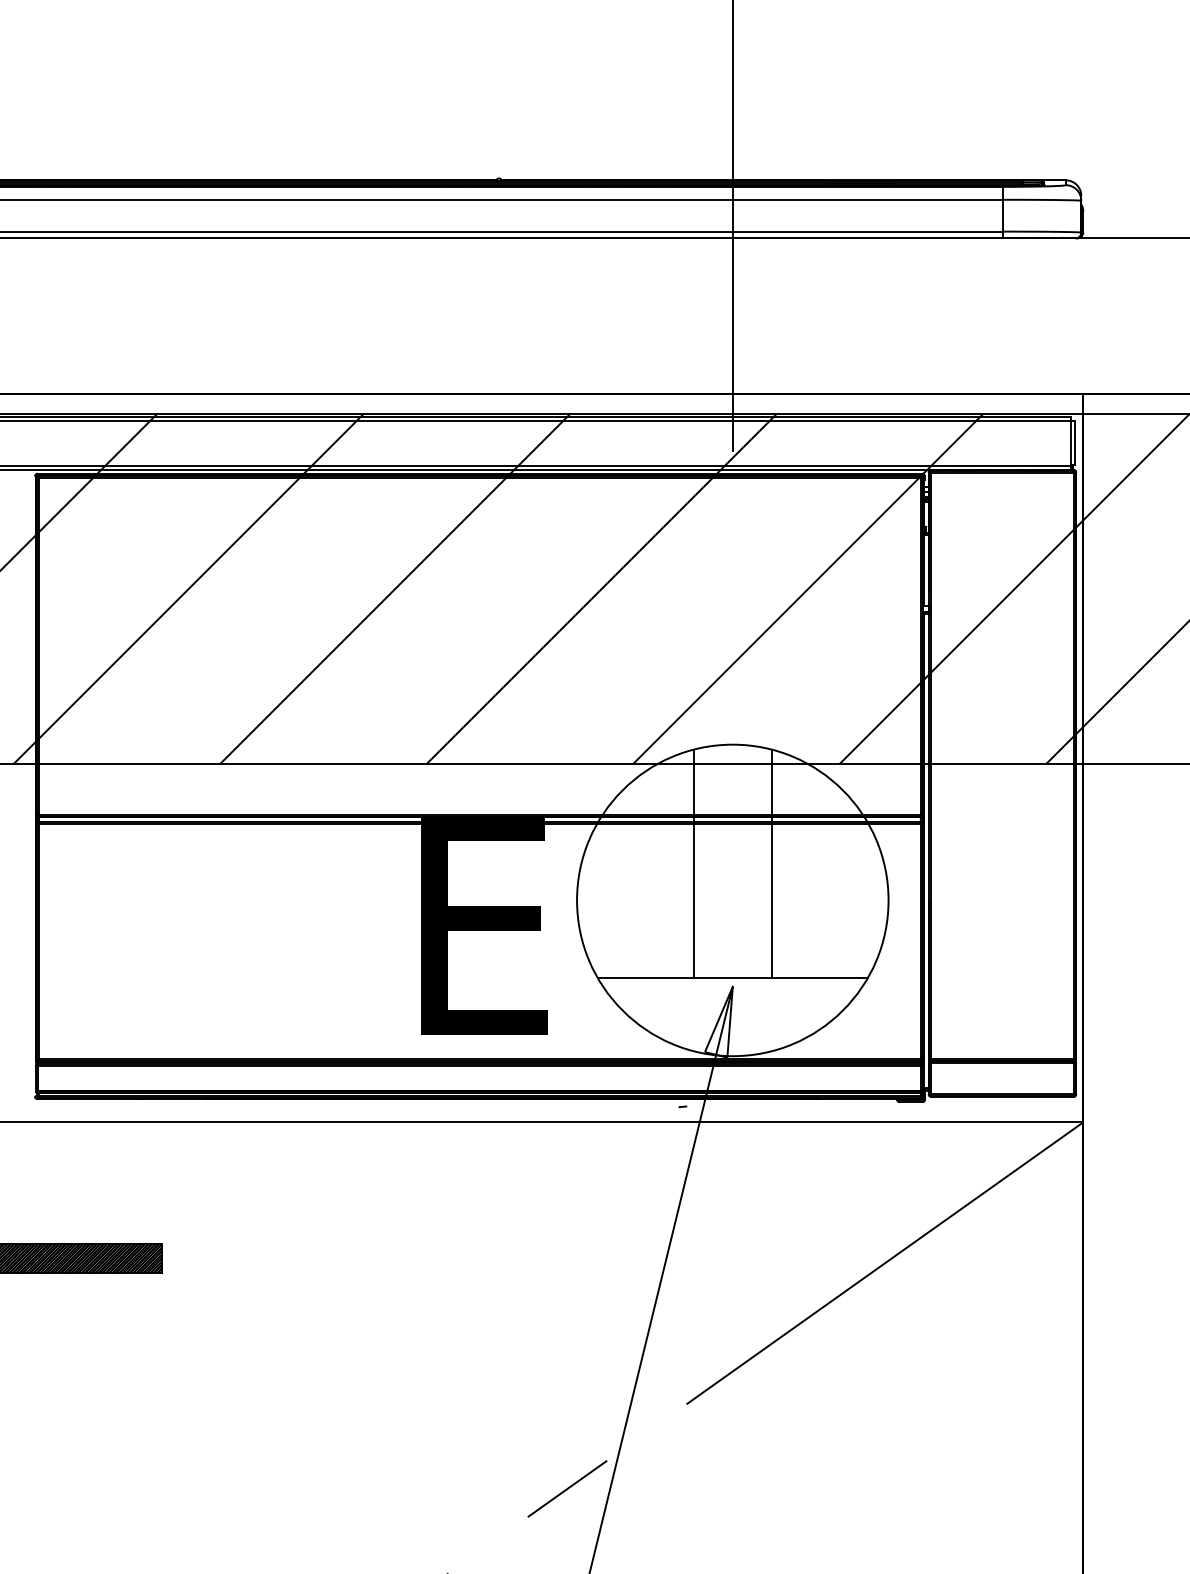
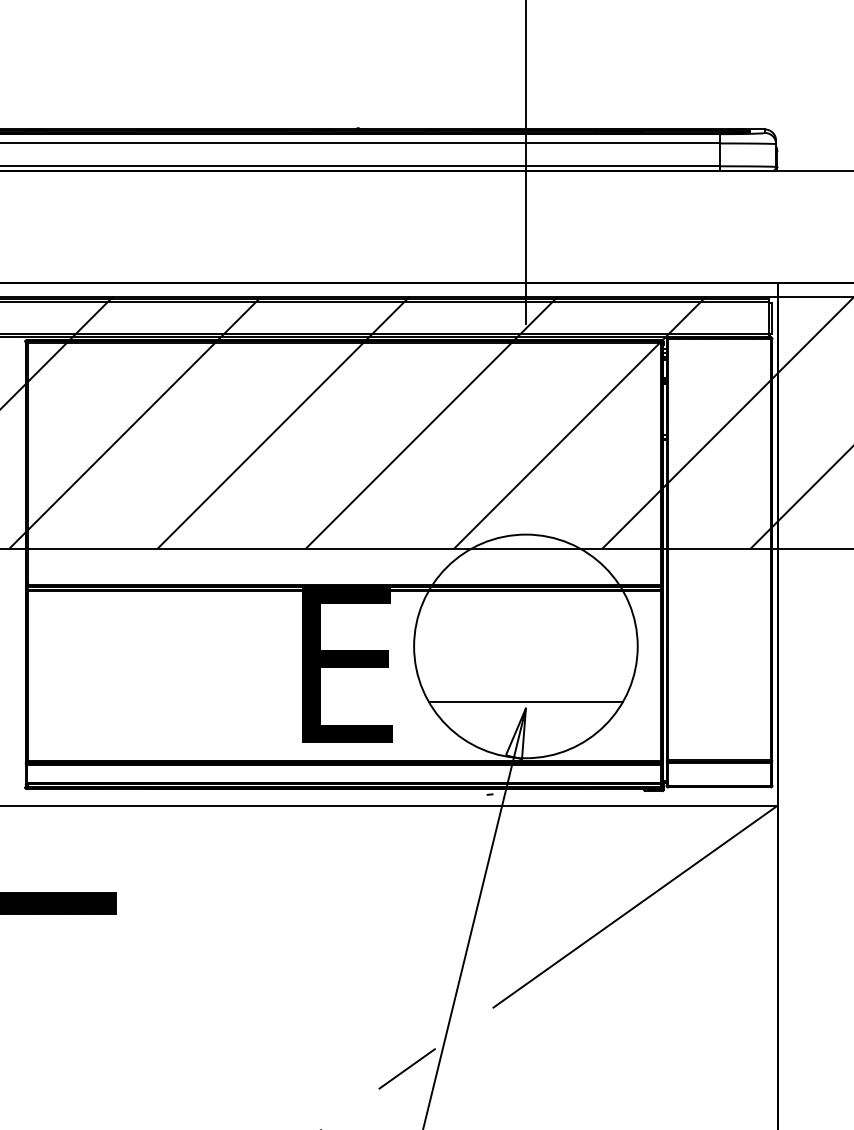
line: (693, 864) -> (497, 620), removed
line: (771, 864) -> (553, 620), removed

